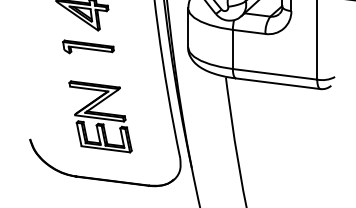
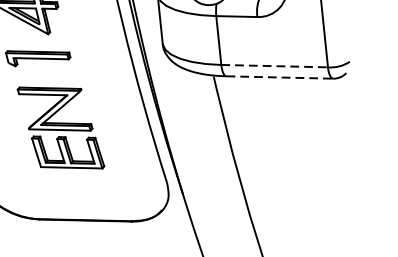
line: (275, 74) -> (275, 66), solid -> dashed
line: (278, 83) -> (280, 77), solid -> dashed
part: (100, 116) -> (60, 127), moved

